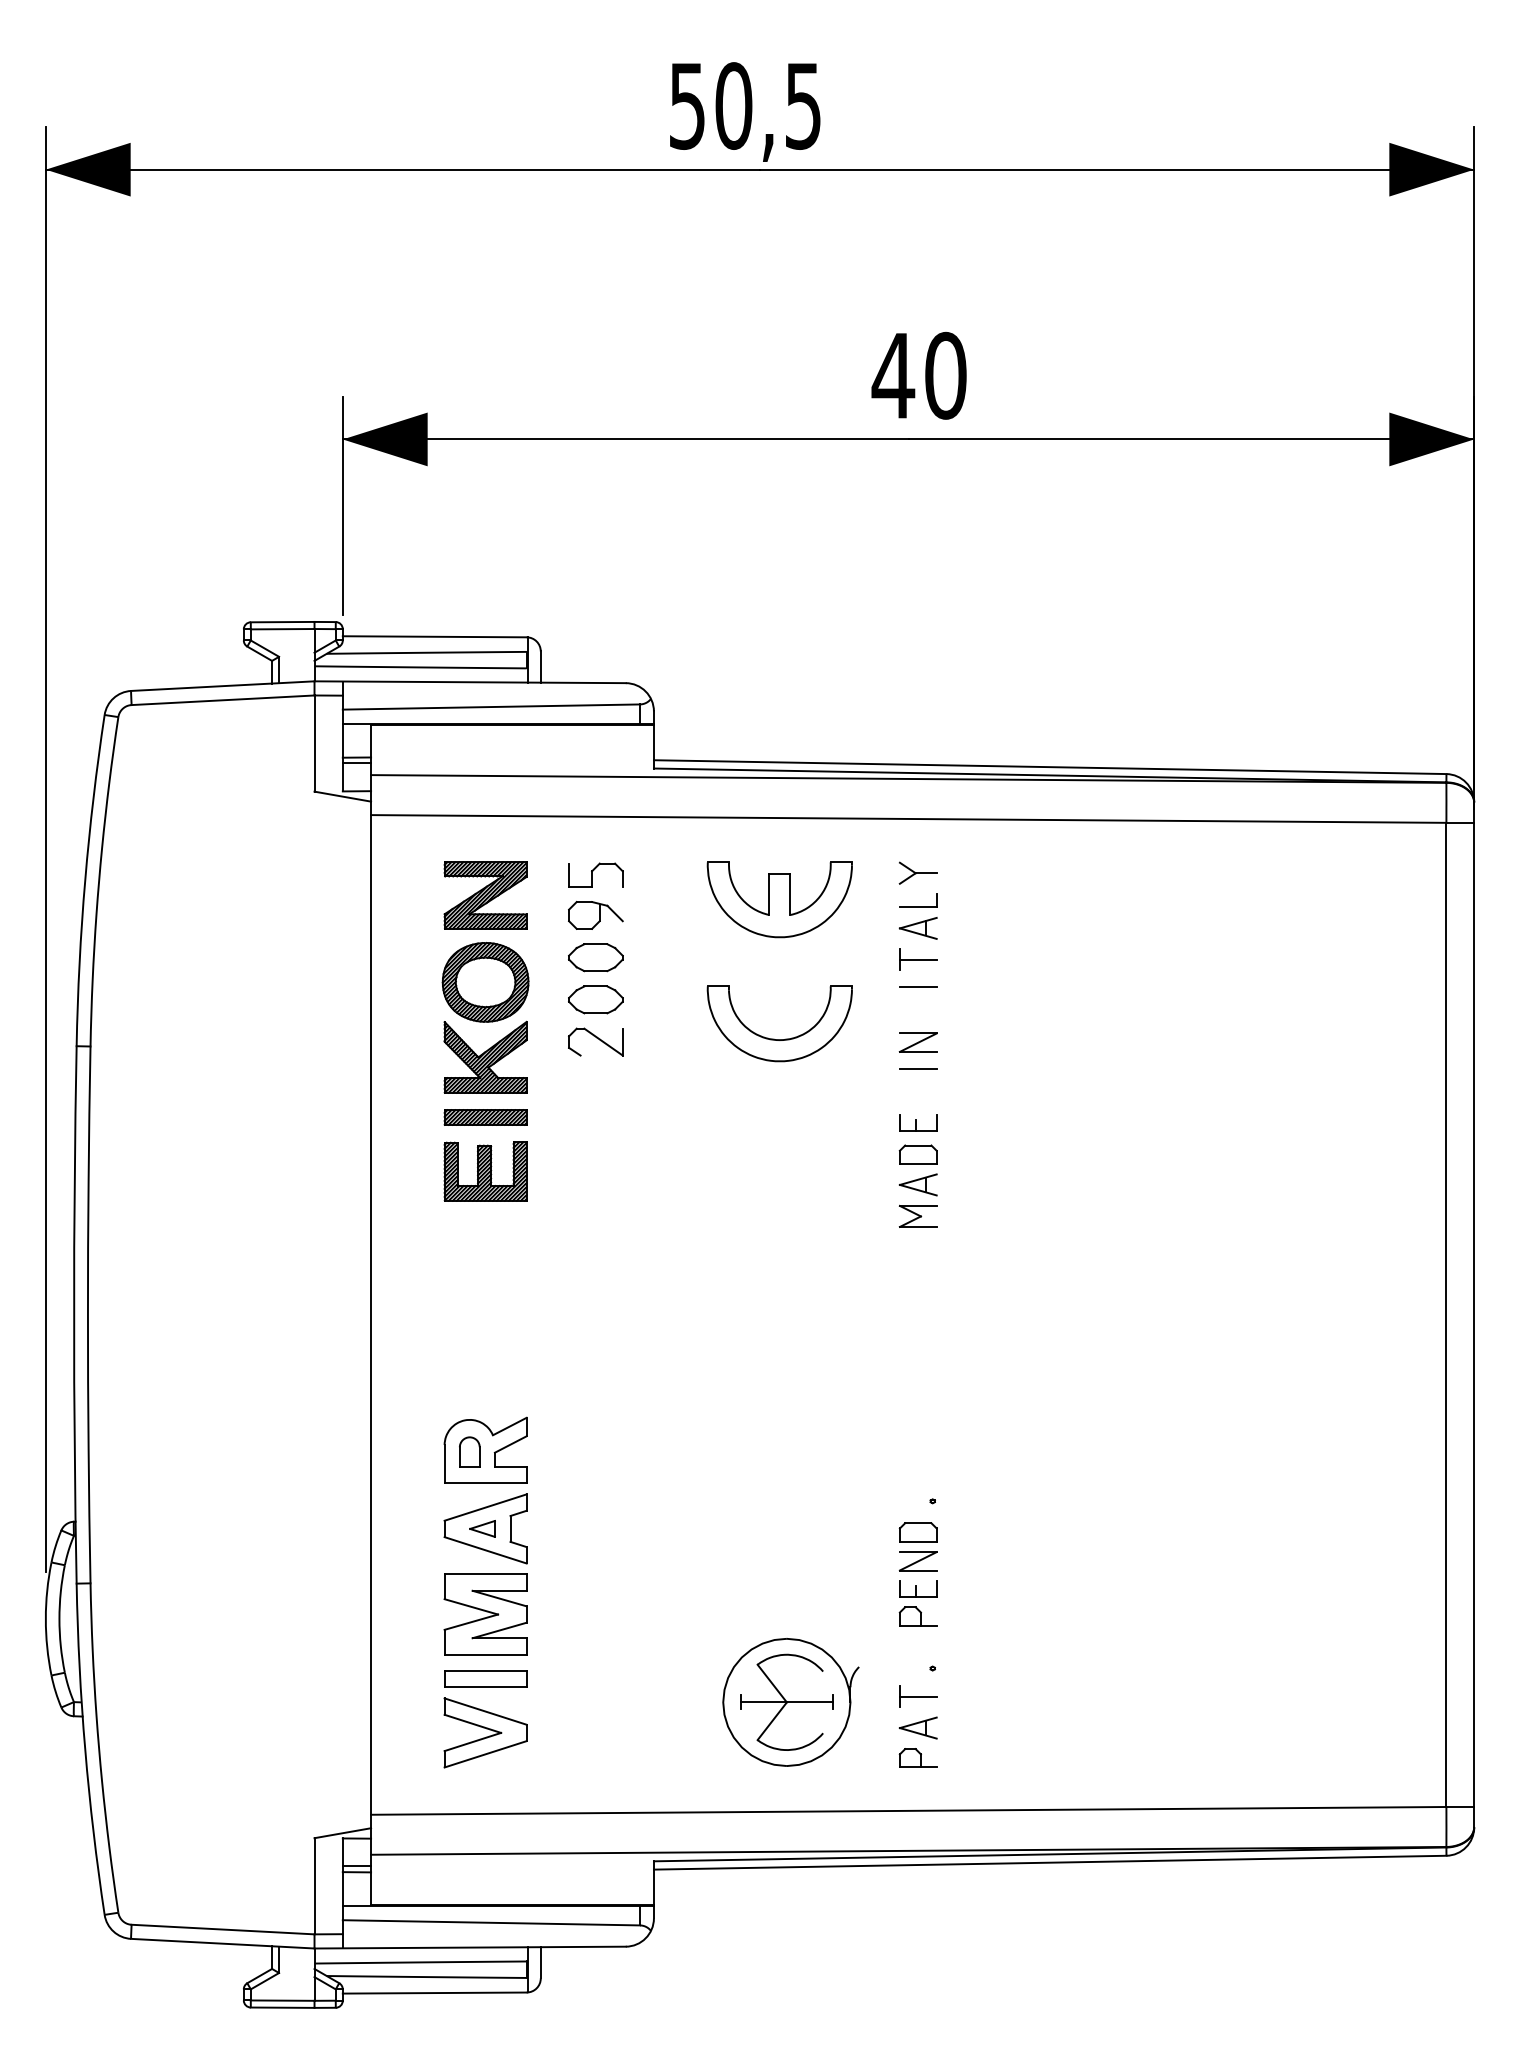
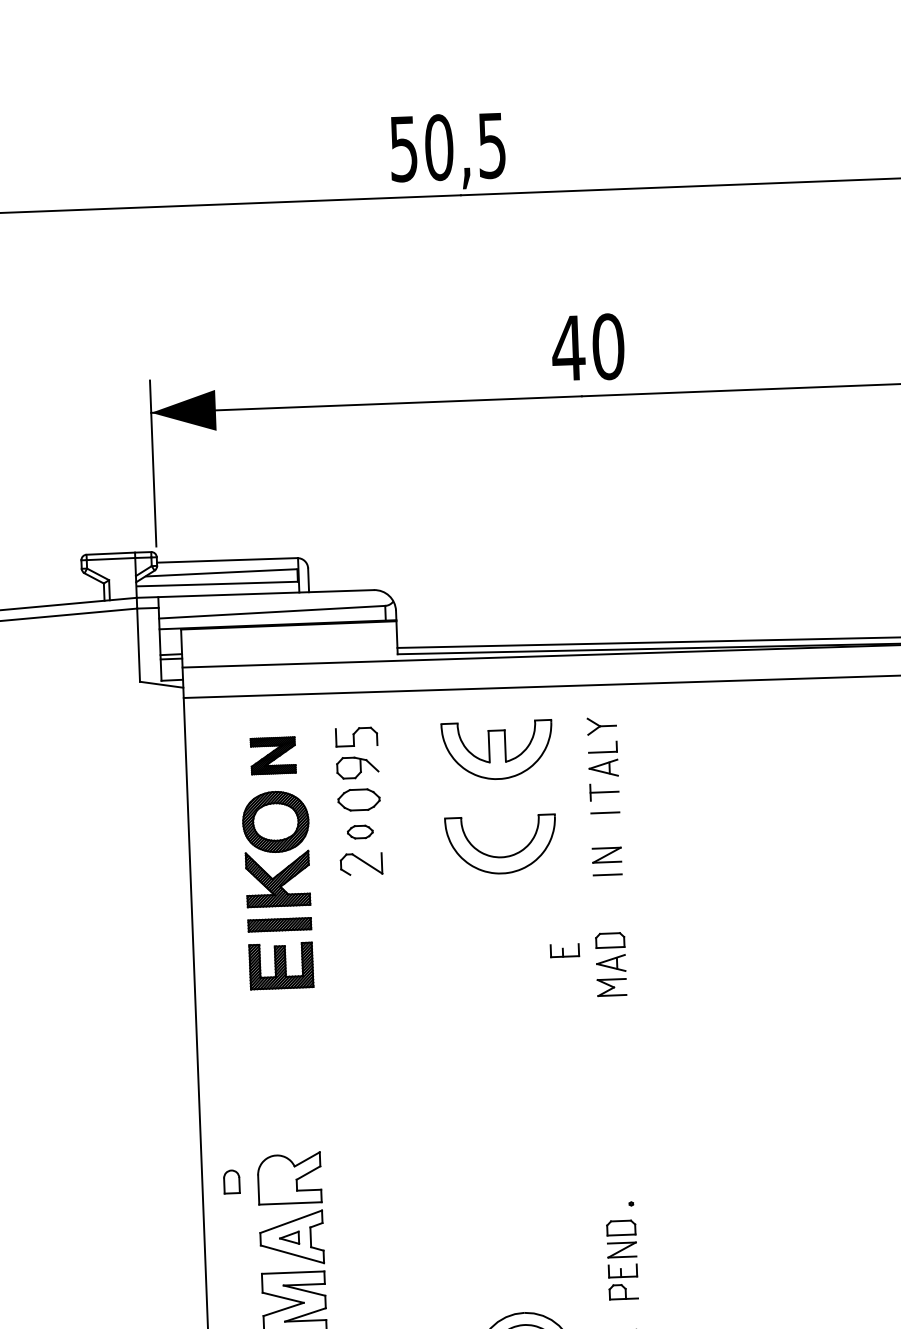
part: (485, 895) -> (273, 755), size x0.7
part: (595, 999) -> (359, 831), size x0.6
part: (918, 1122) -> (565, 950), moved
part: (469, 1451) -> (231, 1181), moved

